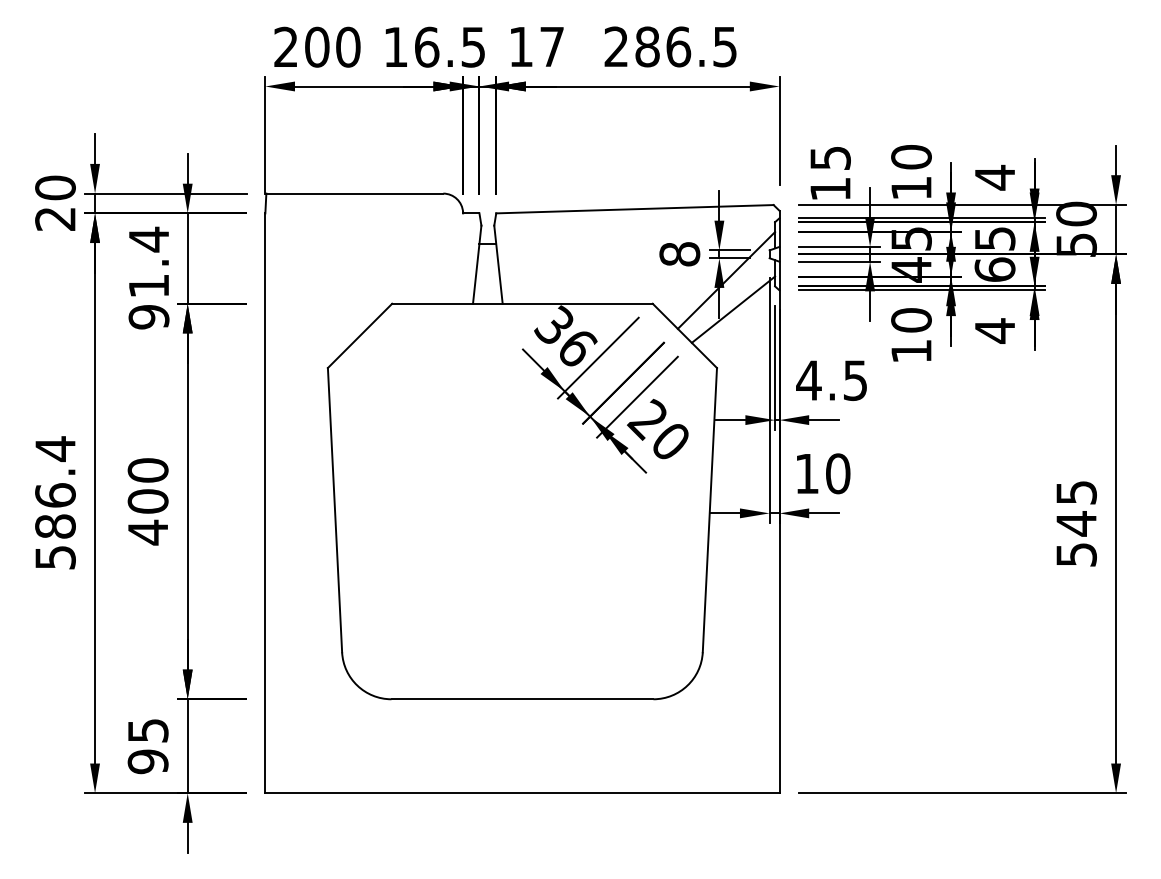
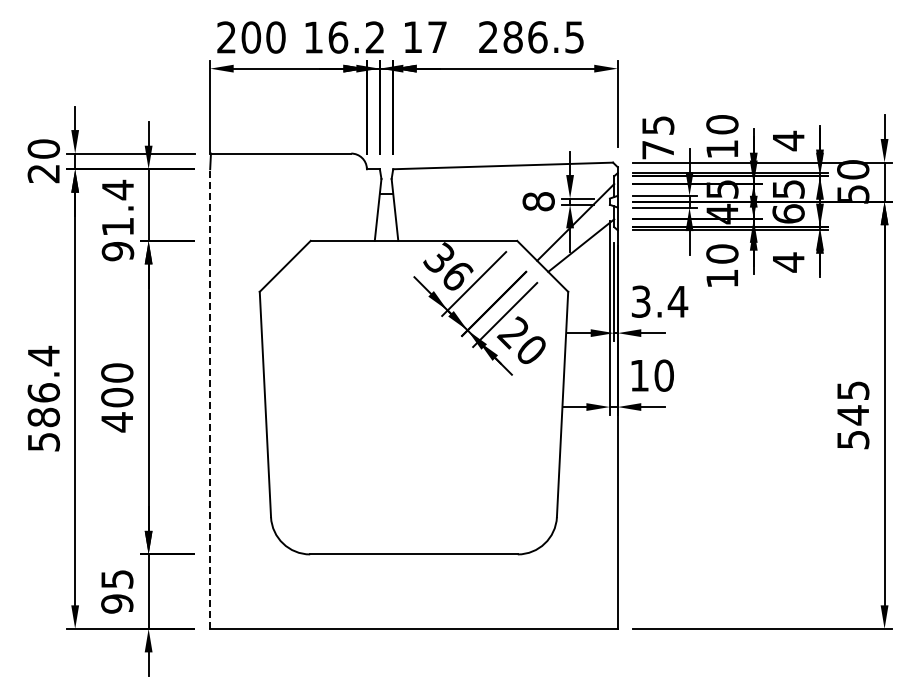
text: (472, 47) -> (374, 37), 16.5 -> 16.2
text: (829, 189) -> (657, 150), 15 -> 75
text: (832, 380) -> (659, 301), 4.5 -> 3.4
line: (265, 503) -> (210, 399), solid -> dashed

